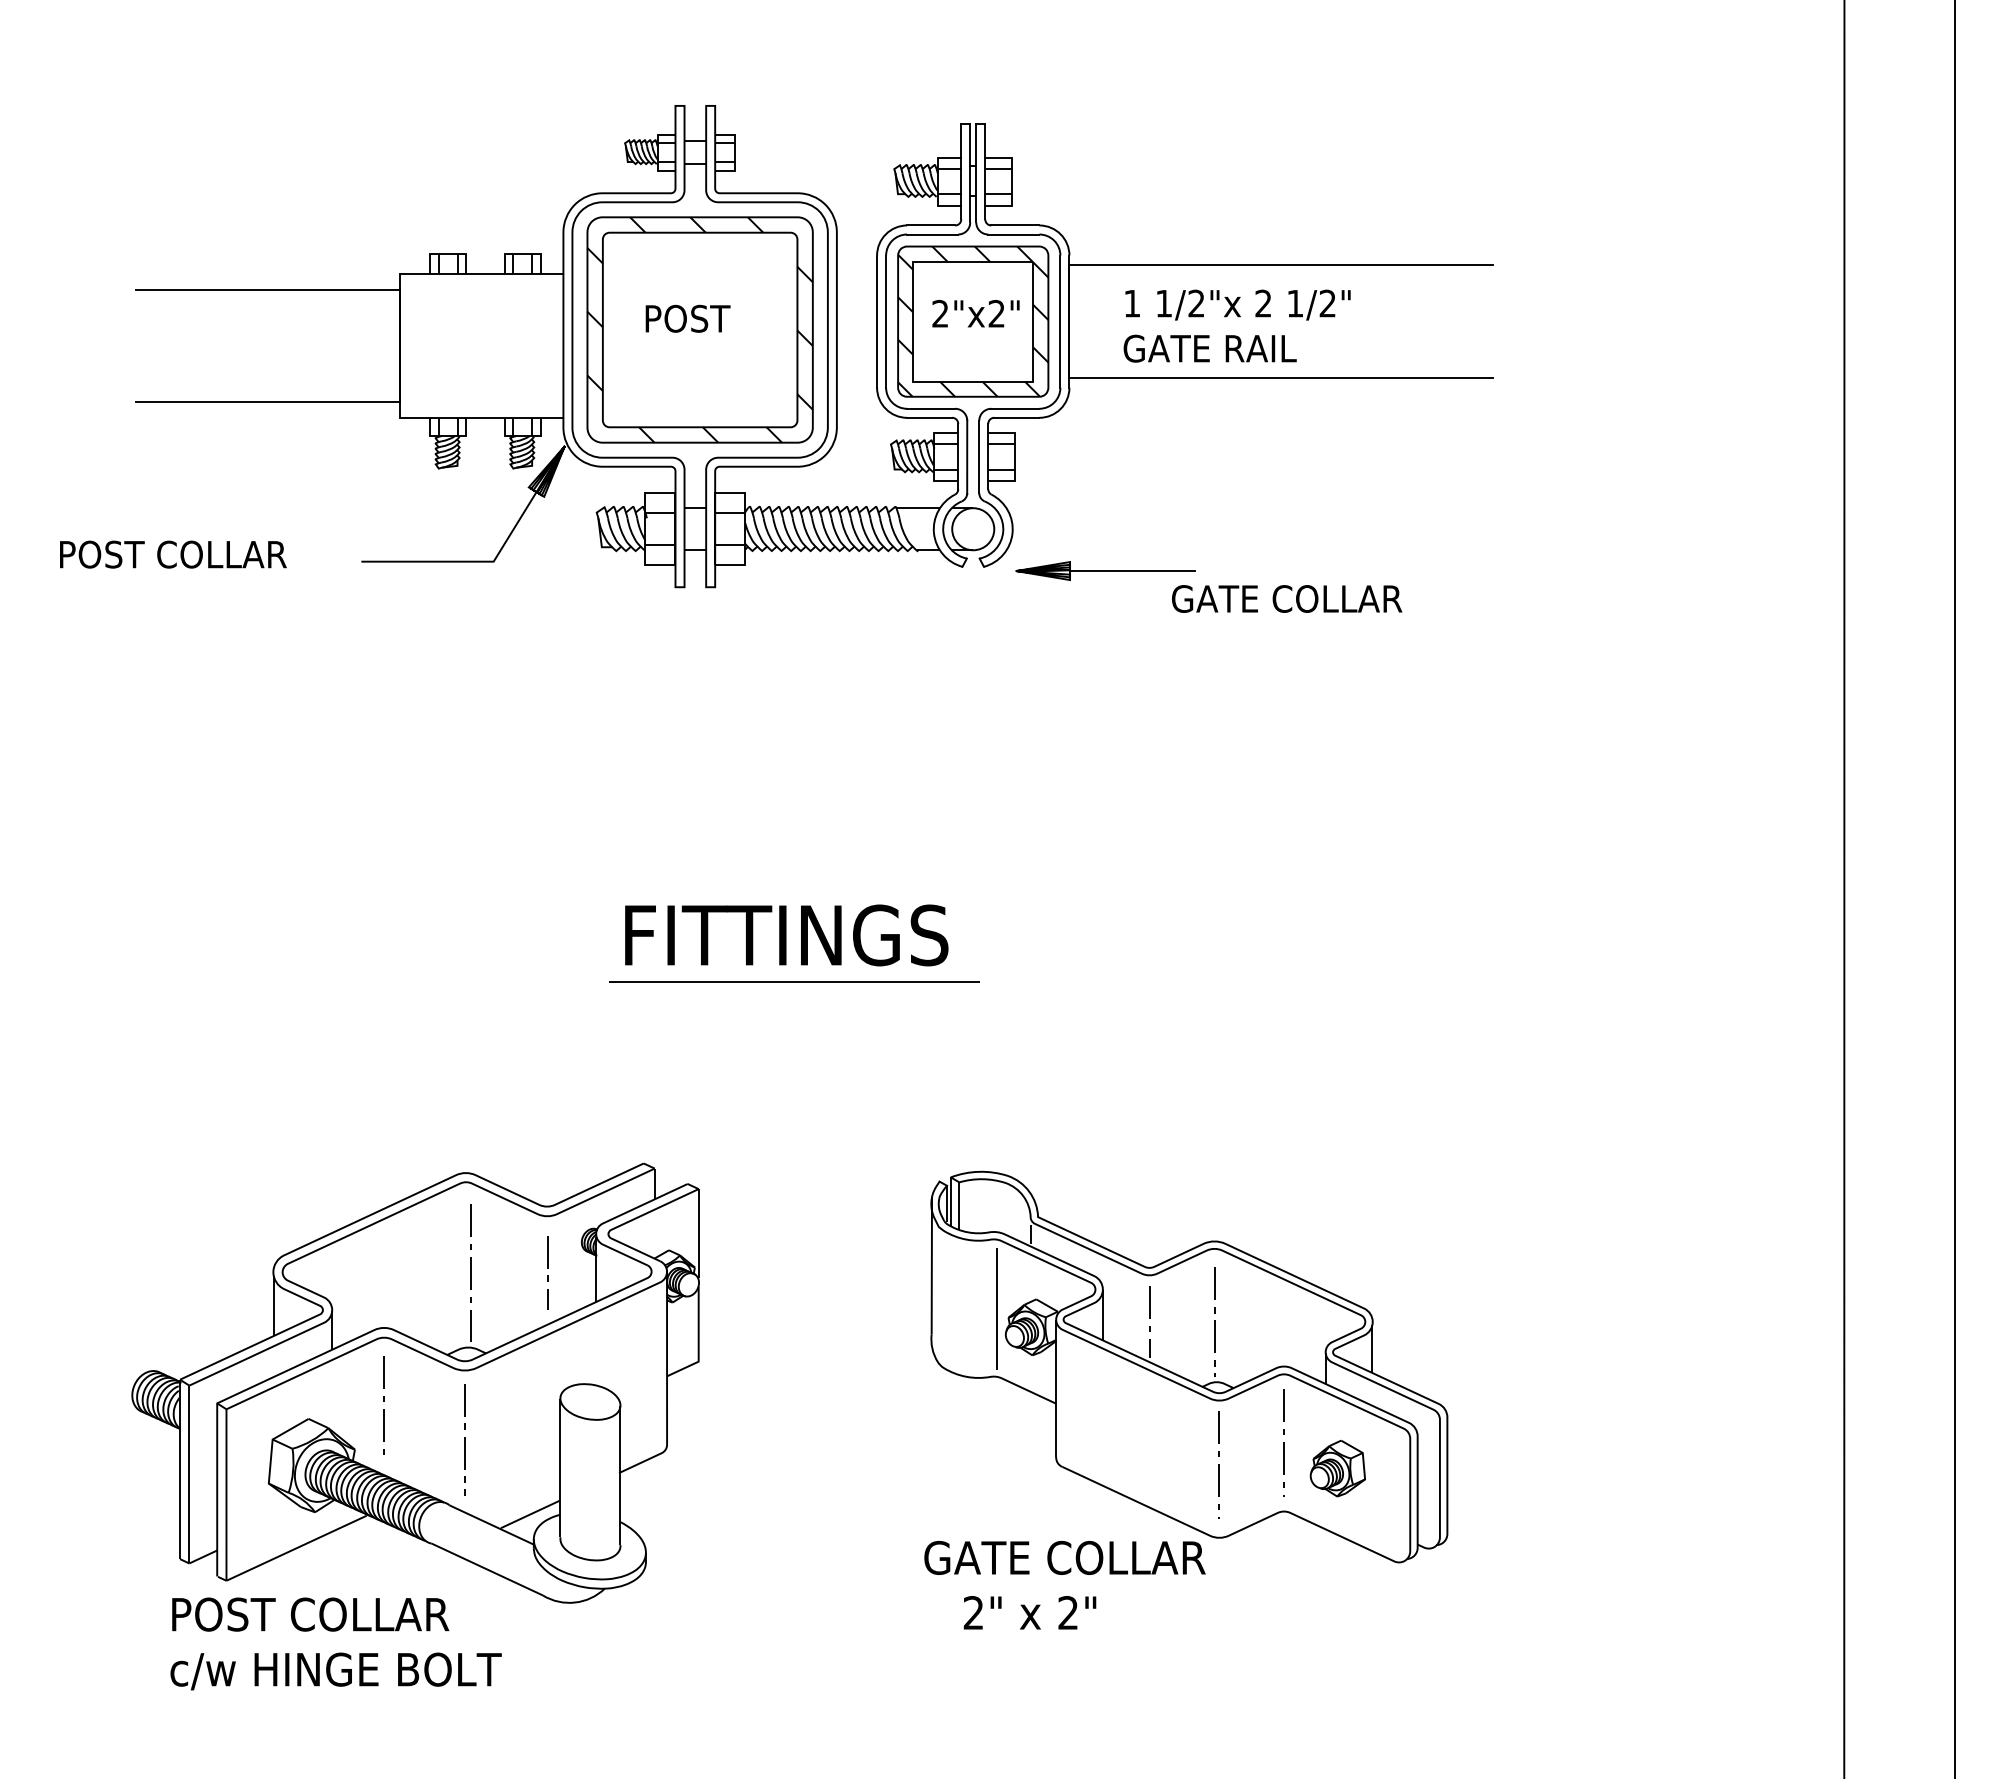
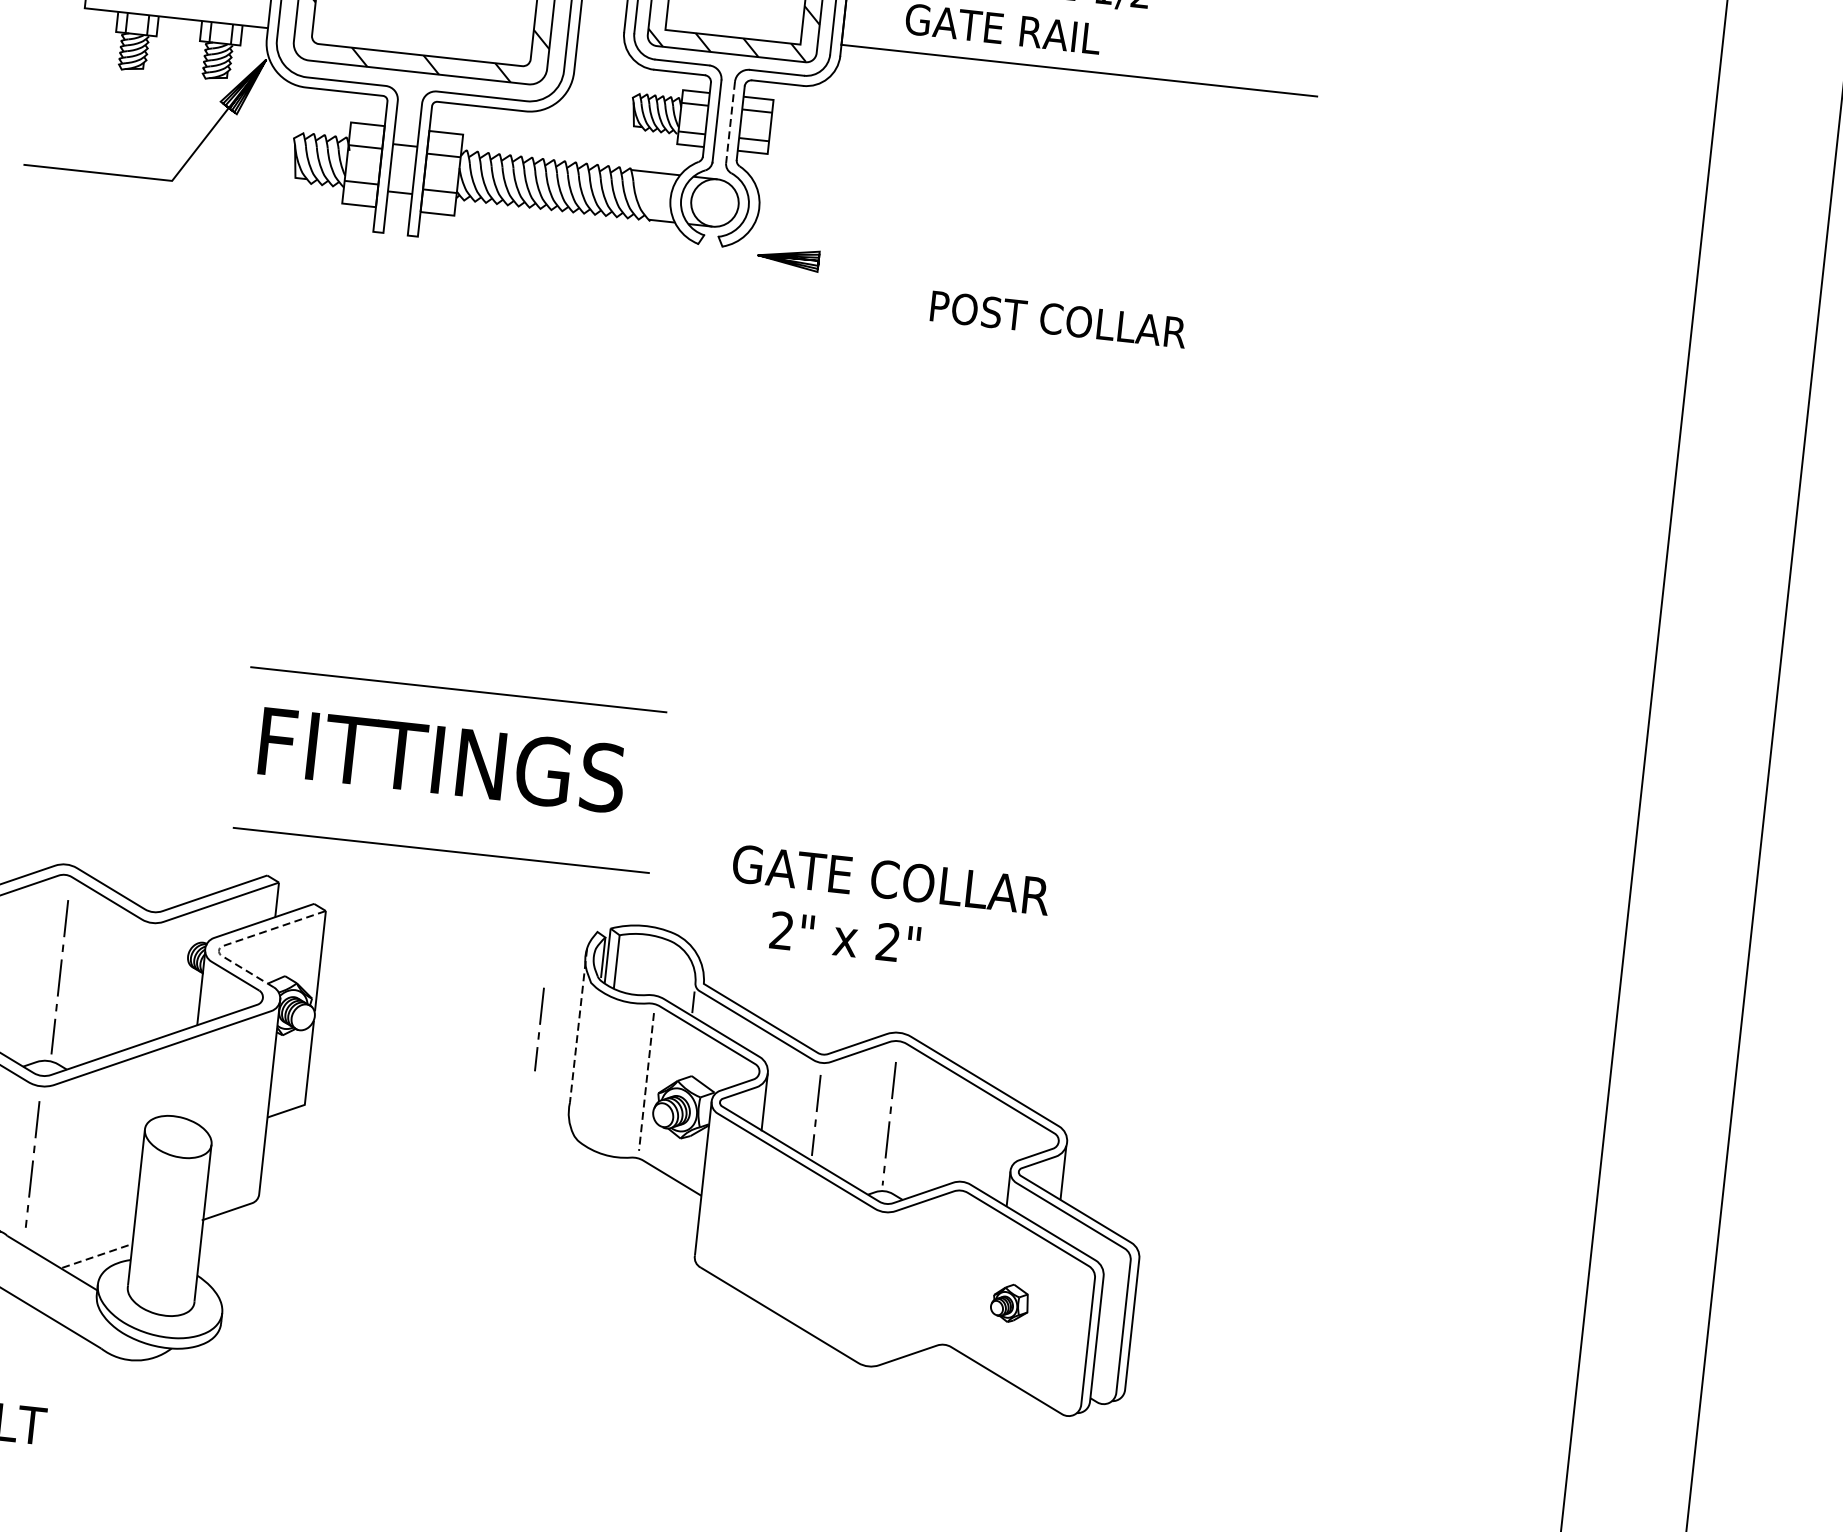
line: (979, 457) -> (730, 123), solid -> dashed
line: (1132, 571) -> (888, 269), removed
text: (1287, 598) -> (1059, 319), GATE COLLAR -> POST COLLAR
text: (786, 935) -> (442, 760), moved
line: (794, 1124) -> (441, 850), added
line: (619, 1226) -> (232, 943), solid -> dashed
line: (931, 1265) -> (578, 1025), solid -> dashed
line: (547, 1275) -> (538, 1032), moved
line: (997, 1309) -> (646, 1082), solid -> dashed
line: (1283, 1442) -> (952, 1267), removed
line: (1218, 1464) -> (876, 1283), removed
part: (1337, 1468) -> (1009, 1302), size x0.6
line: (530, 1514) -> (97, 1256), solid -> dashed
text: (1064, 1584) -> (887, 909), moved

